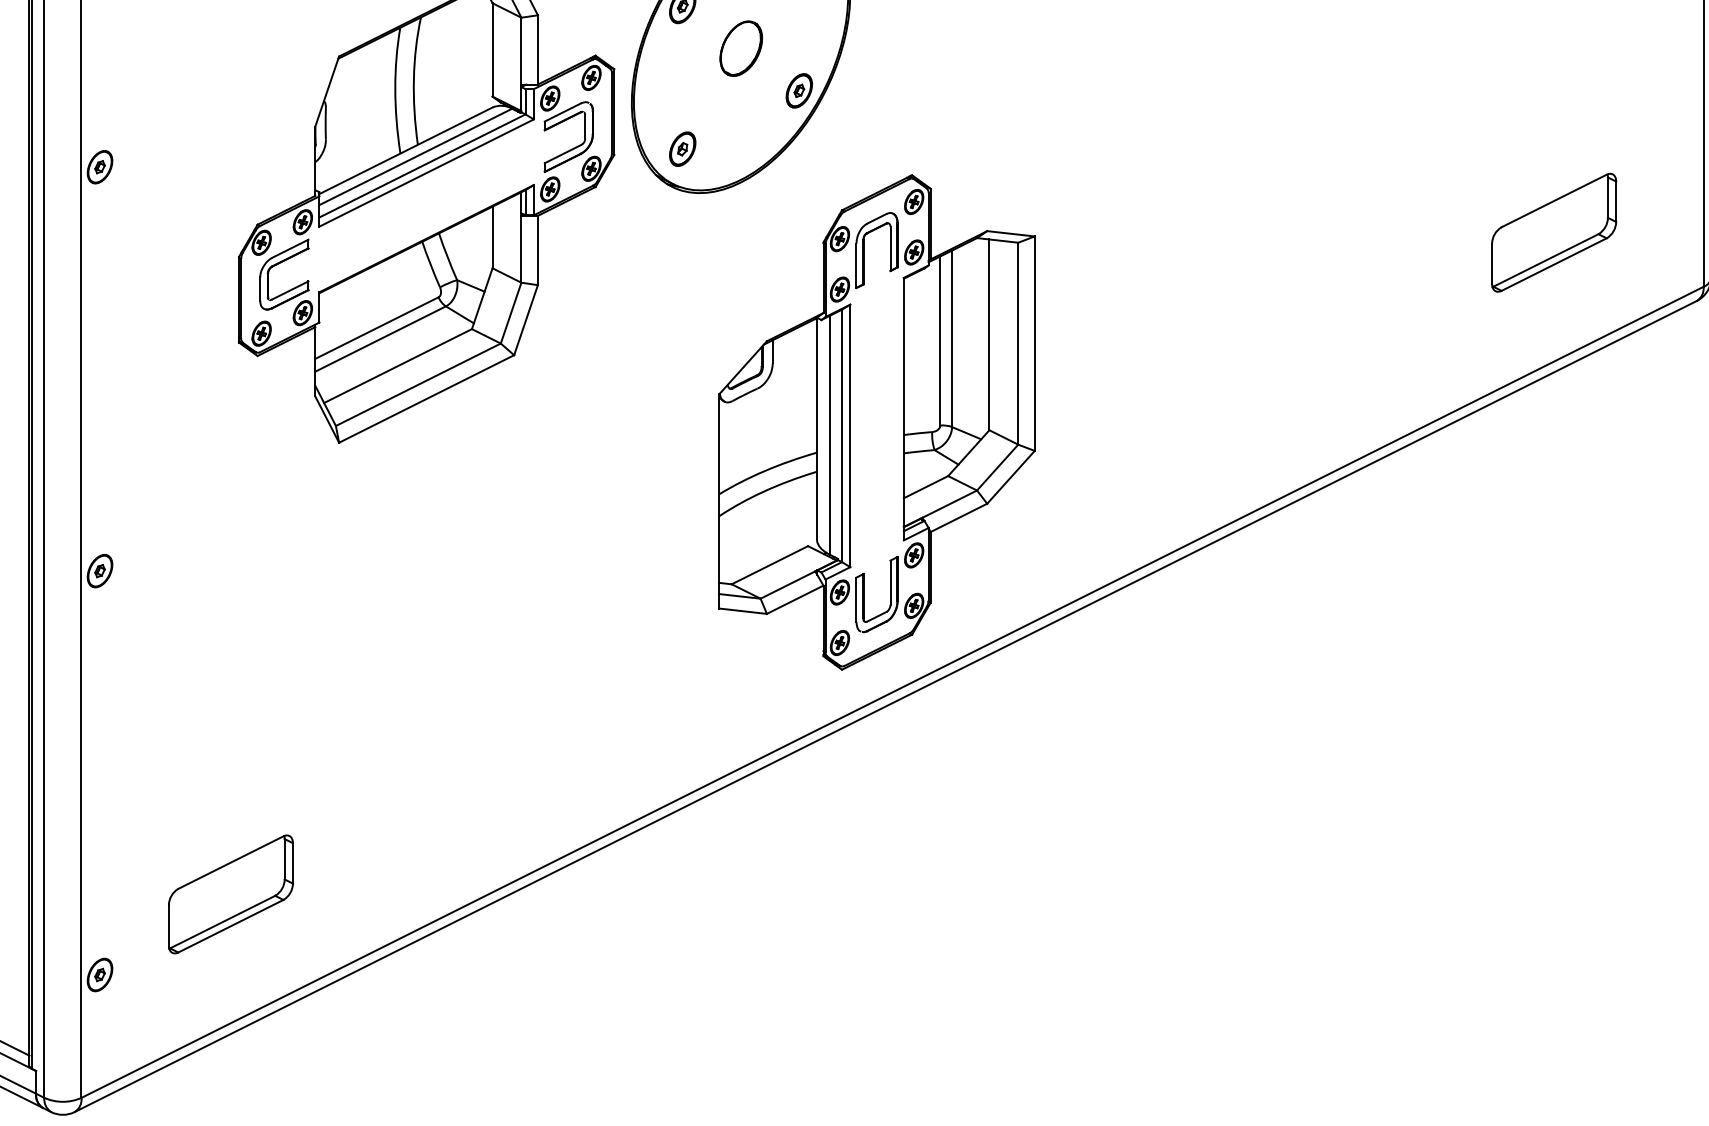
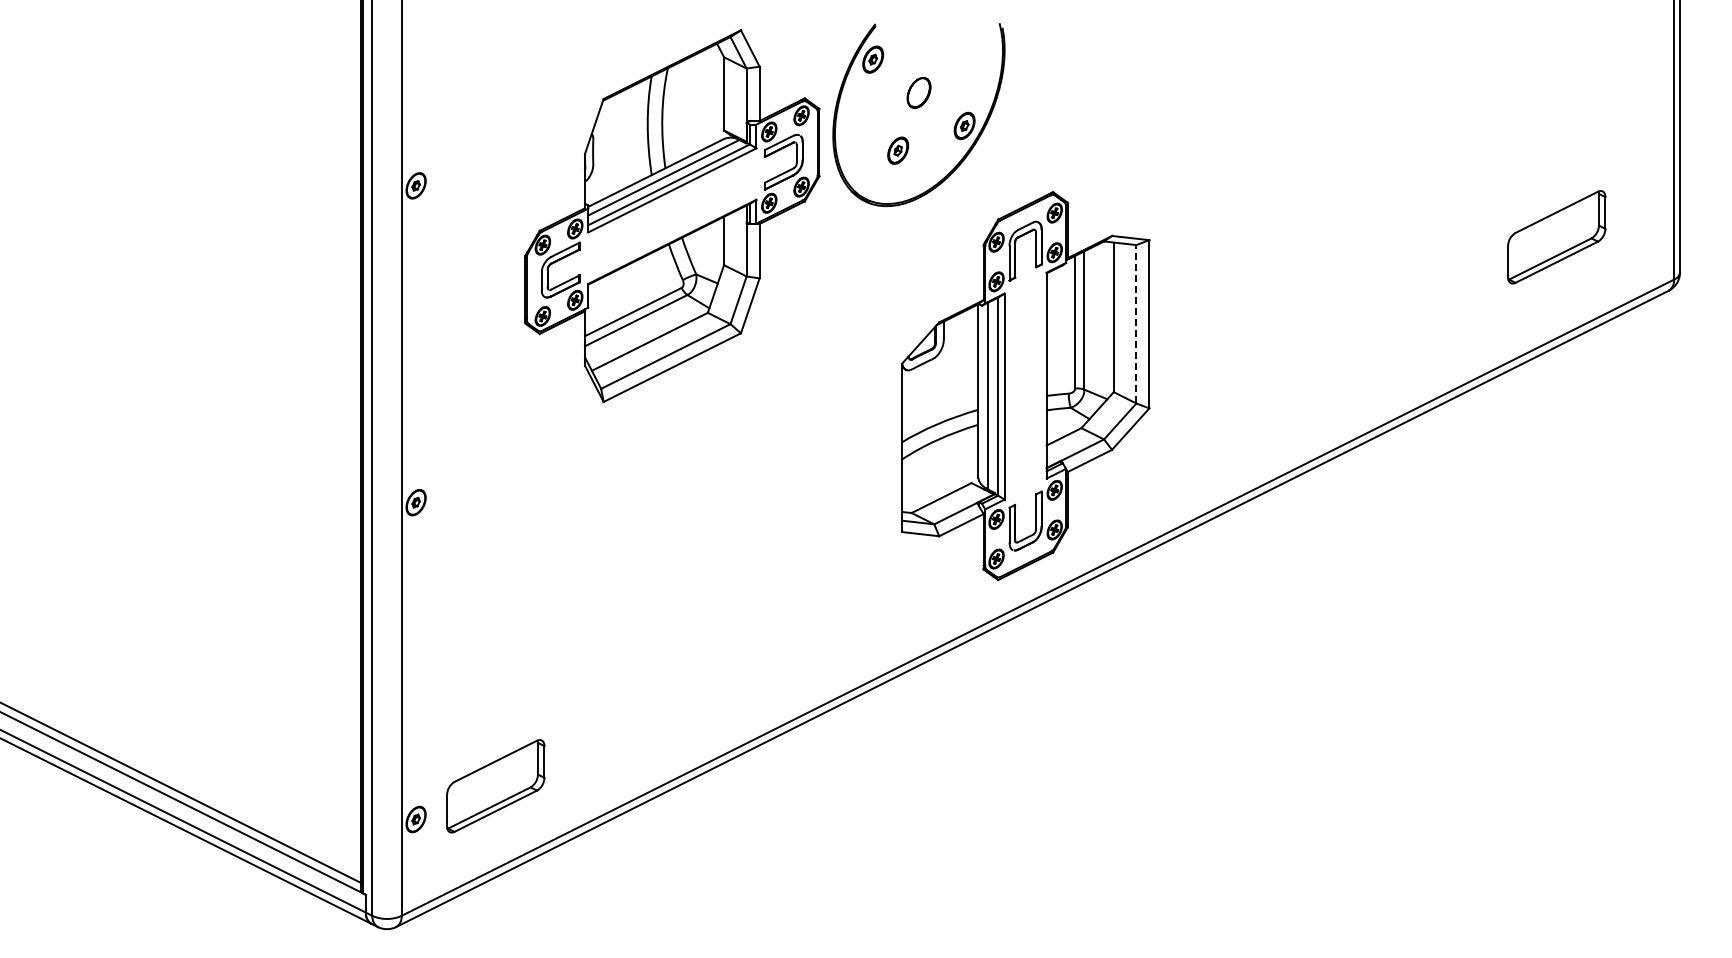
part: (740, 48) -> (918, 92), size x0.7
part: (683, 148) -> (898, 150), moved
line: (1018, 342) -> (1136, 323), solid -> dashed
part: (230, 894) -> (495, 786), moved

